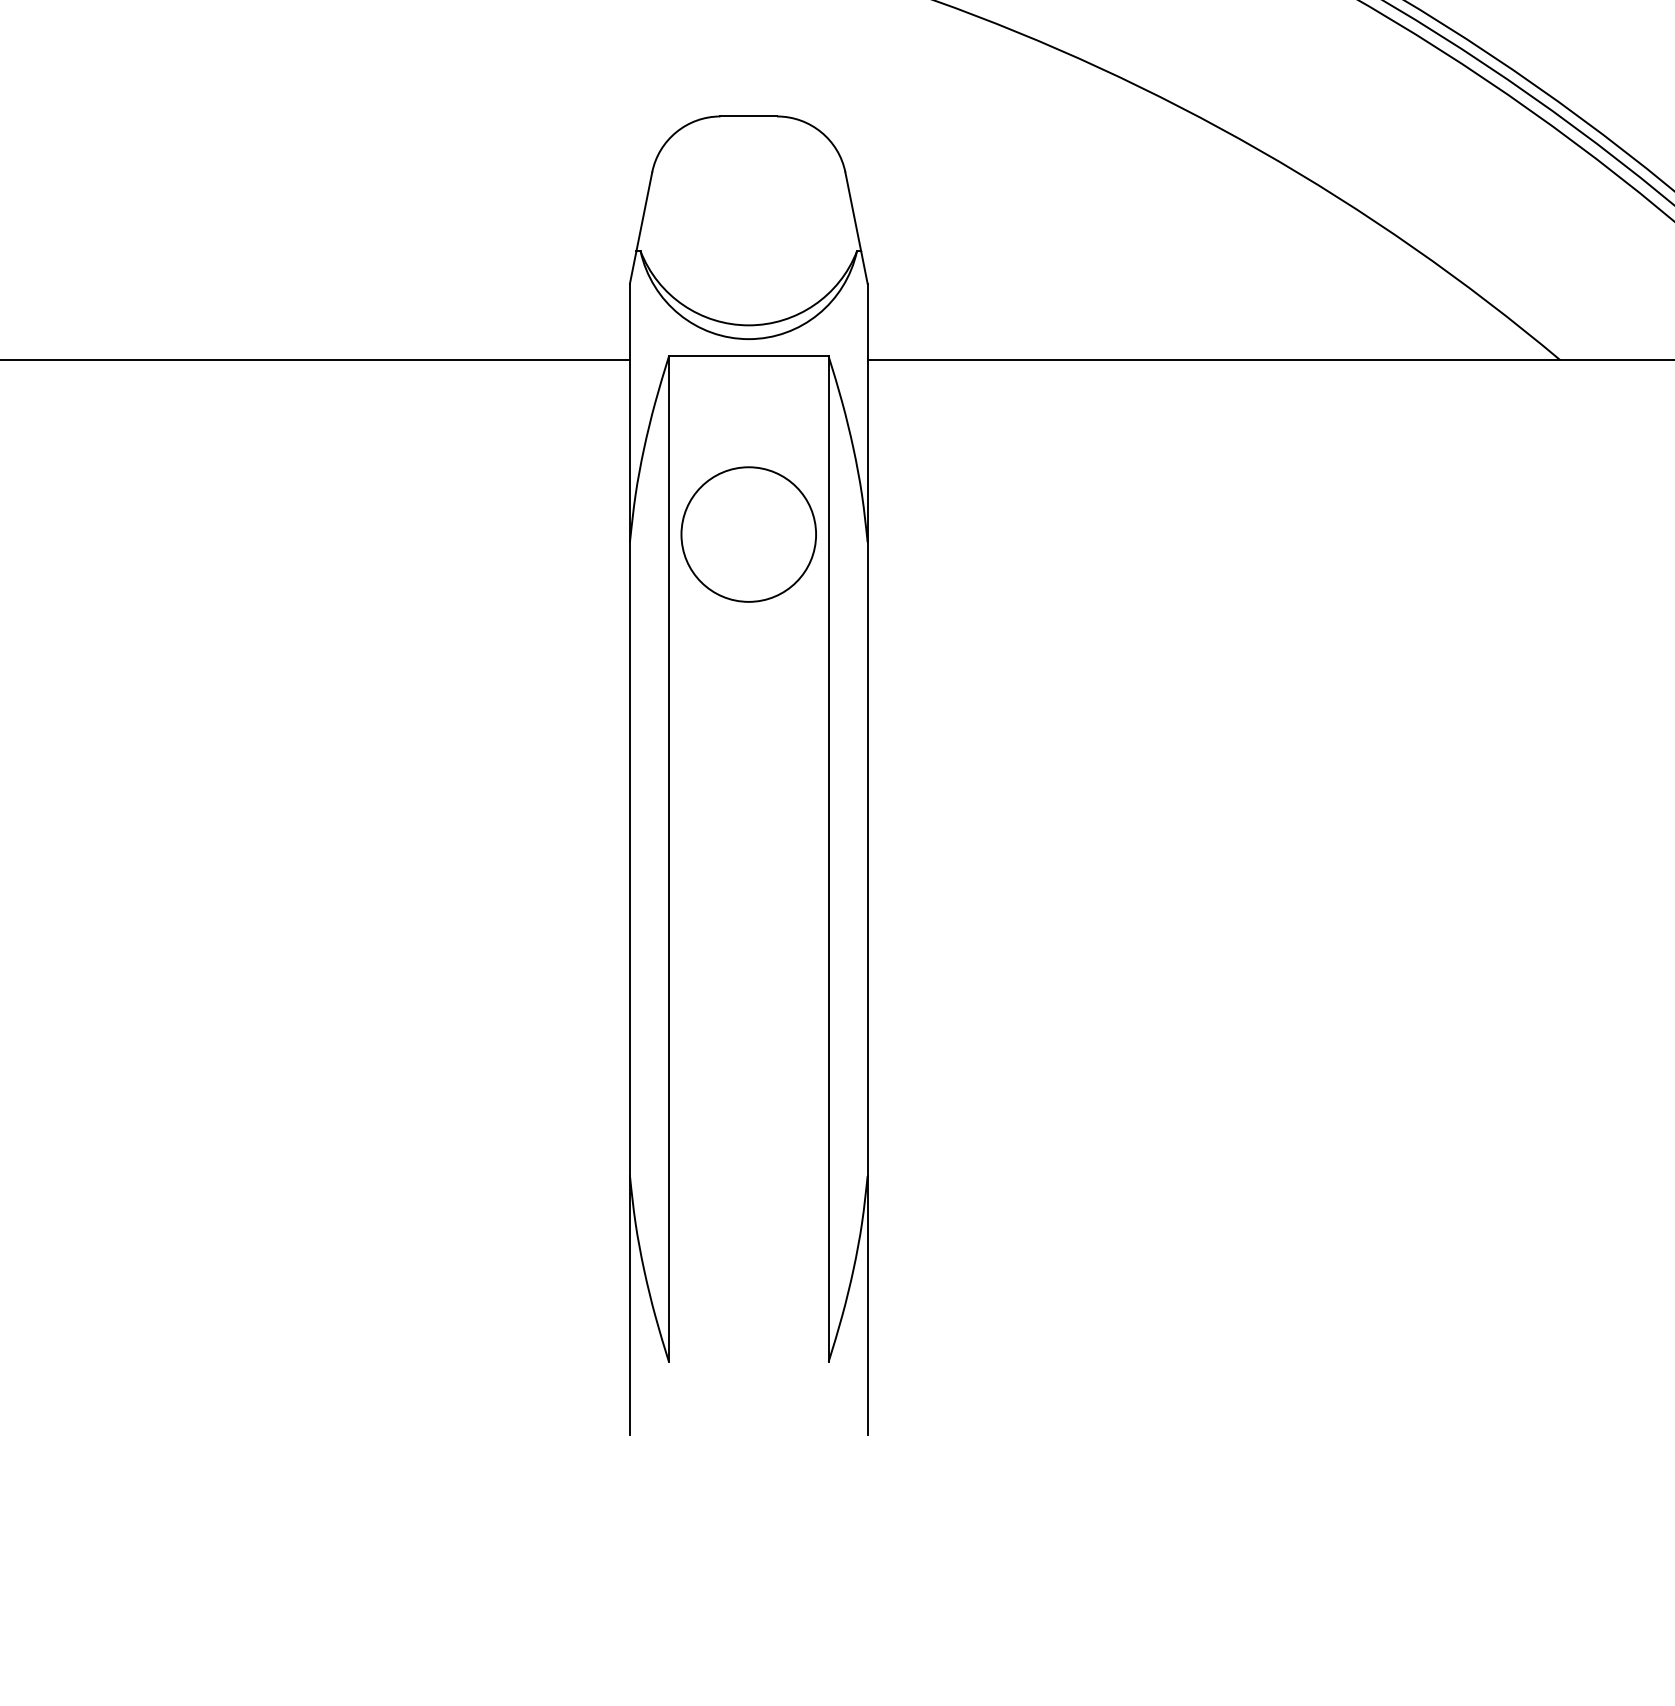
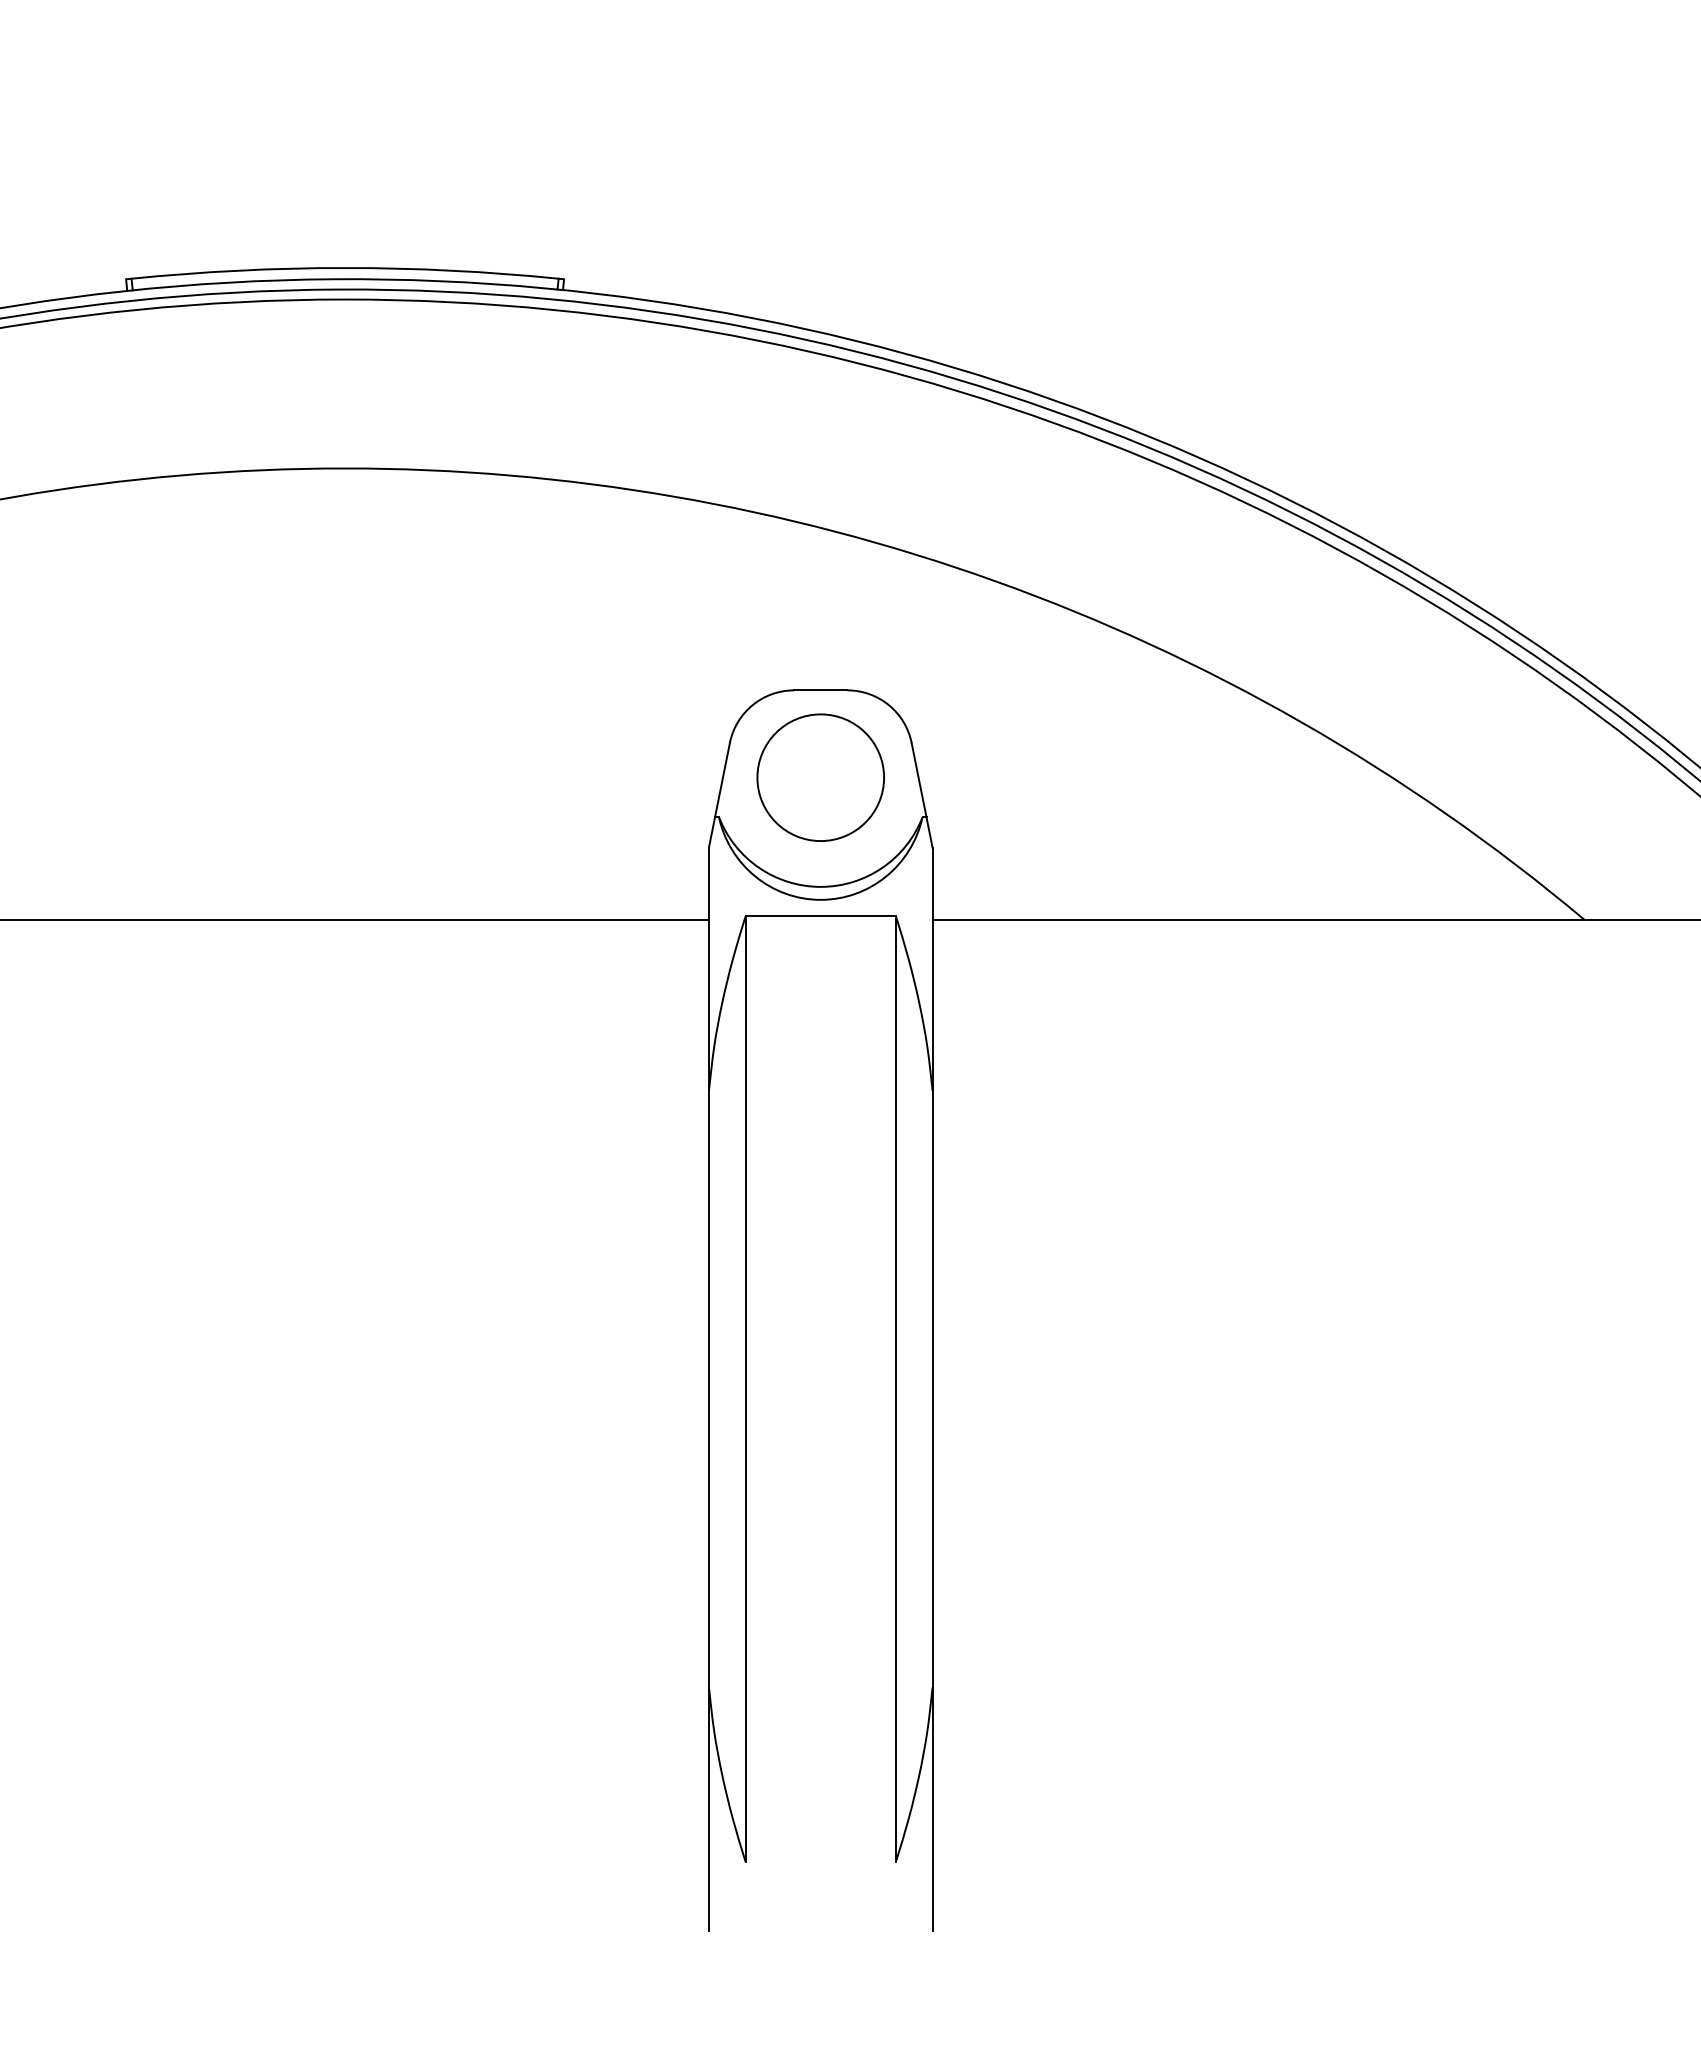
circle: (748, 534) -> (820, 777), moved

